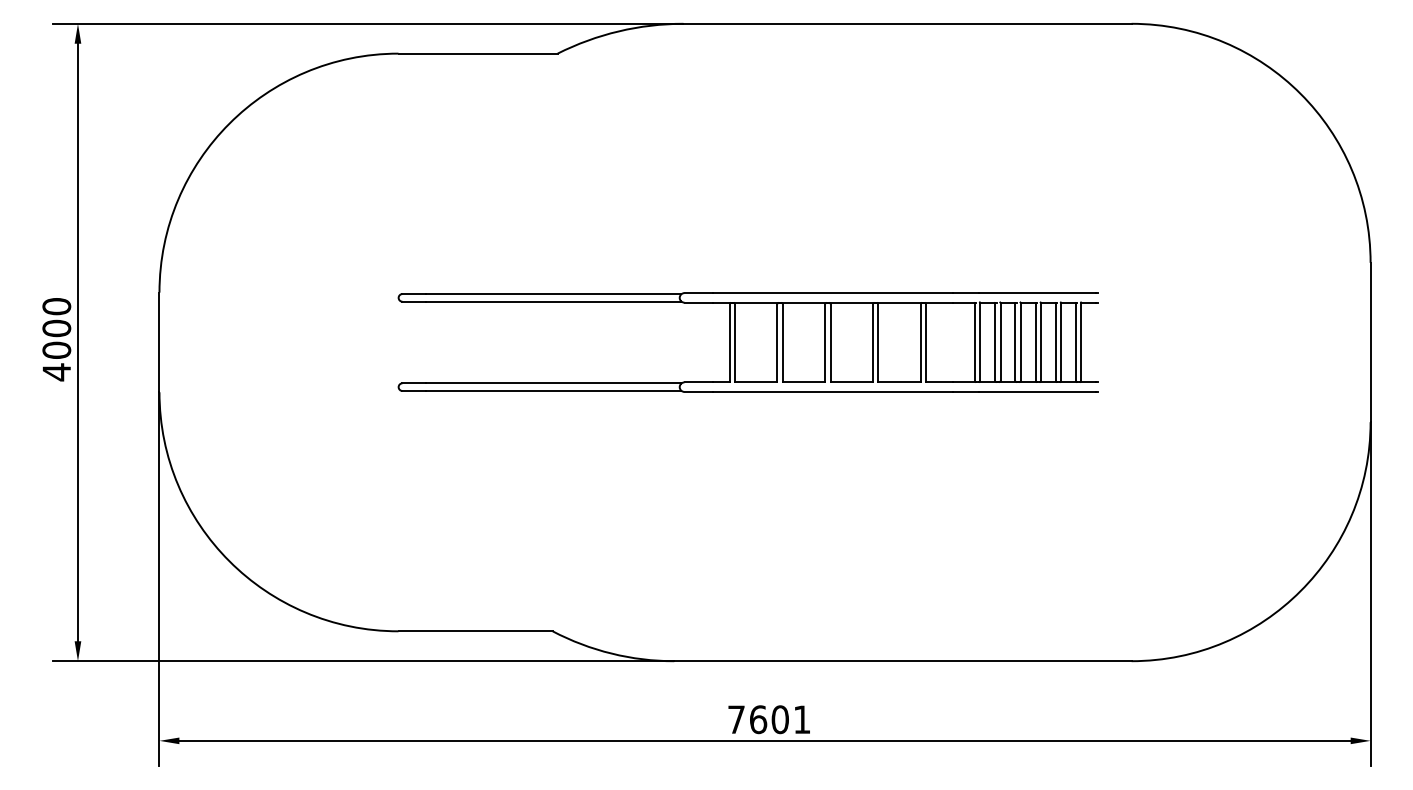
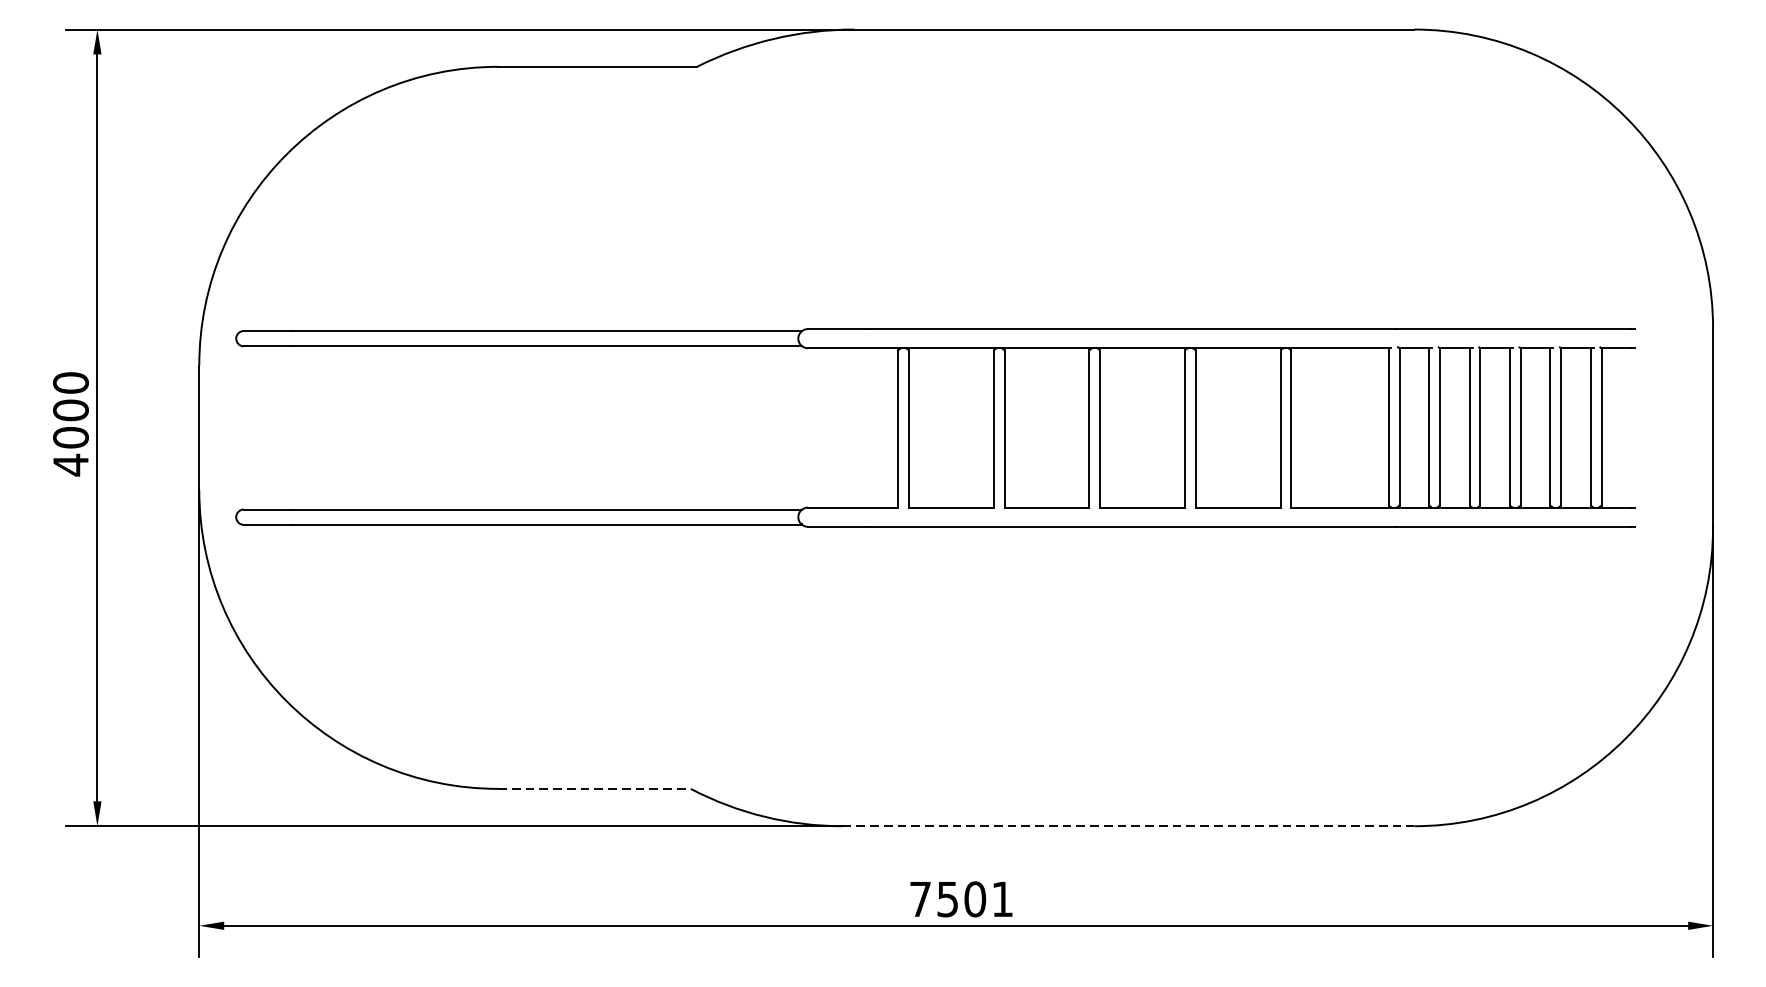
part: (747, 342) -> (934, 427), size x1.6
line: (476, 631) -> (595, 789), solid -> dashed
line: (902, 661) -> (1127, 826), solid -> dashed
text: (758, 719) -> (947, 899), 7601 -> 7501

